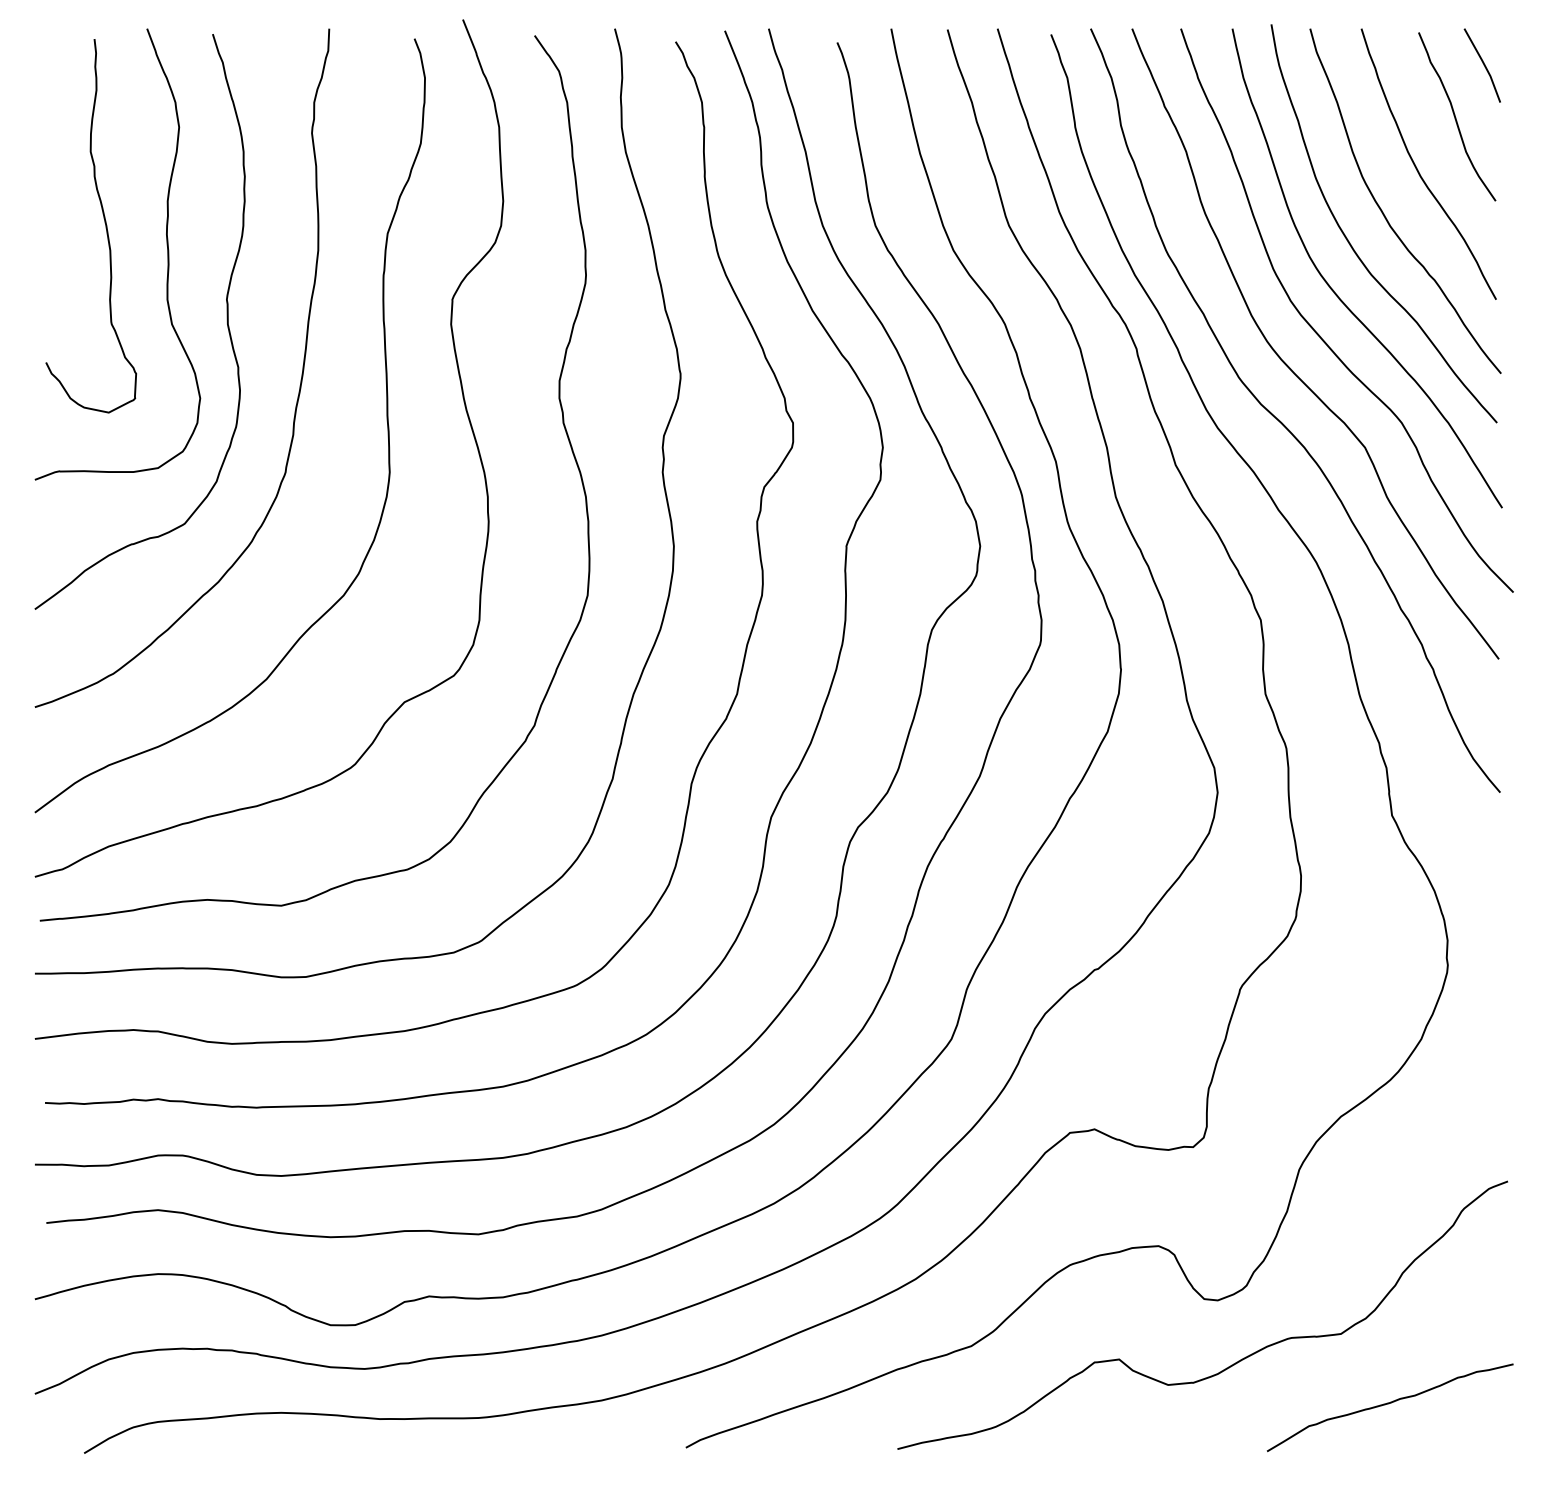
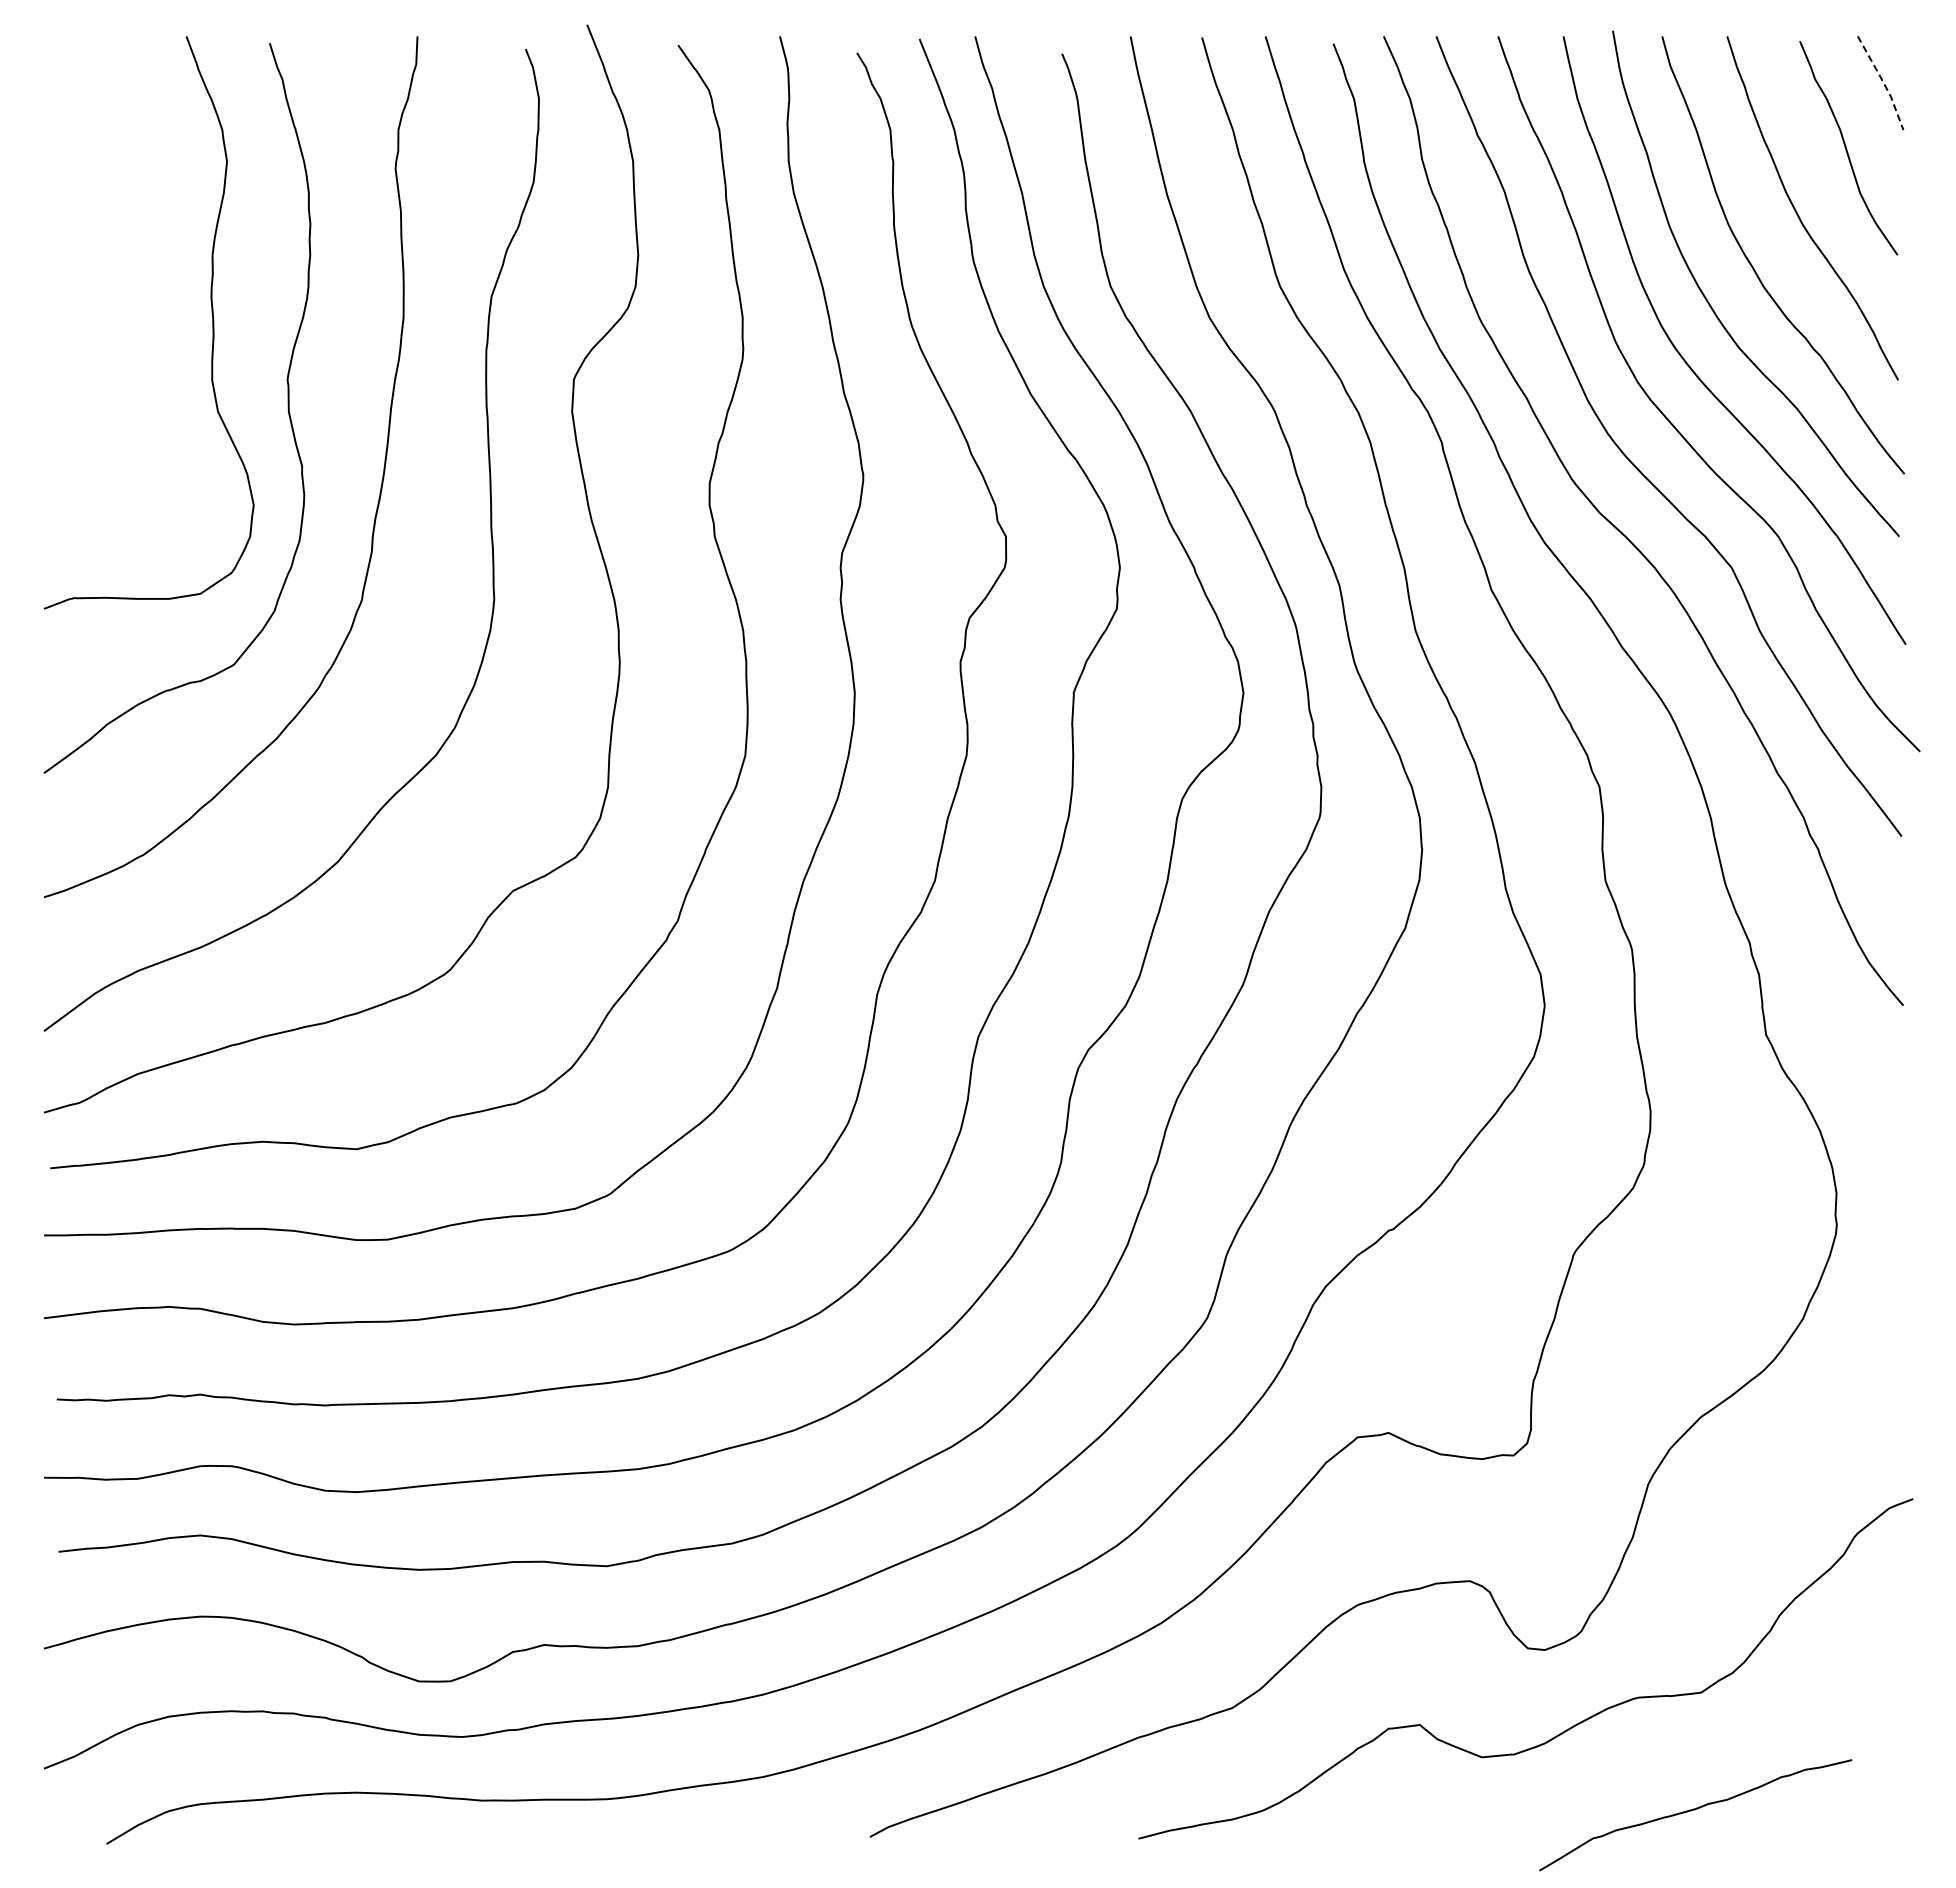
line: (1484, 65) -> (1883, 82), solid -> dashed
curve: (104, 222) -> (132, 282), removed
curve: (1389, 1404) -> (1694, 1810), moved

